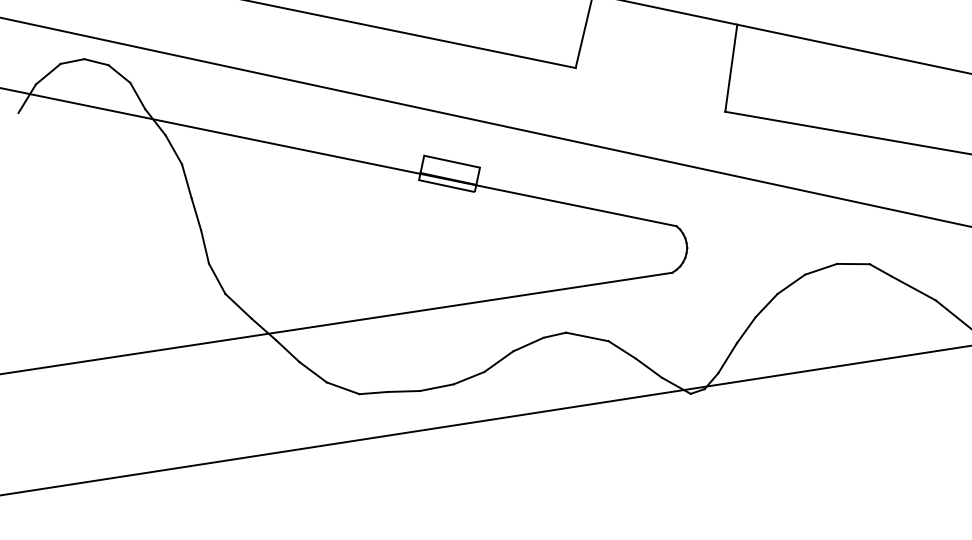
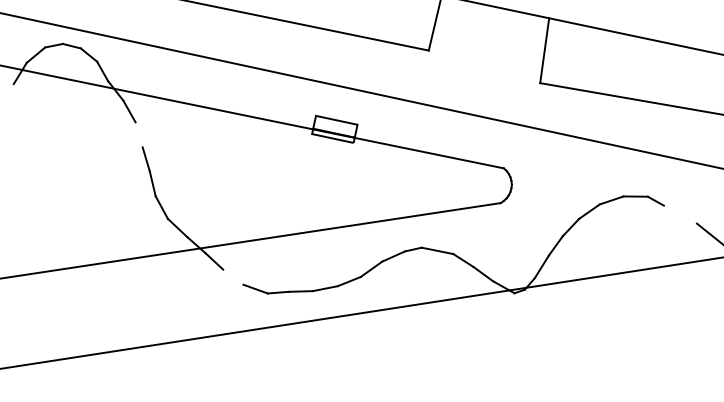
line: (185, 180) -> (138, 134), removed
line: (912, 288) -> (679, 214), removed
line: (313, 371) -> (233, 276), removed

